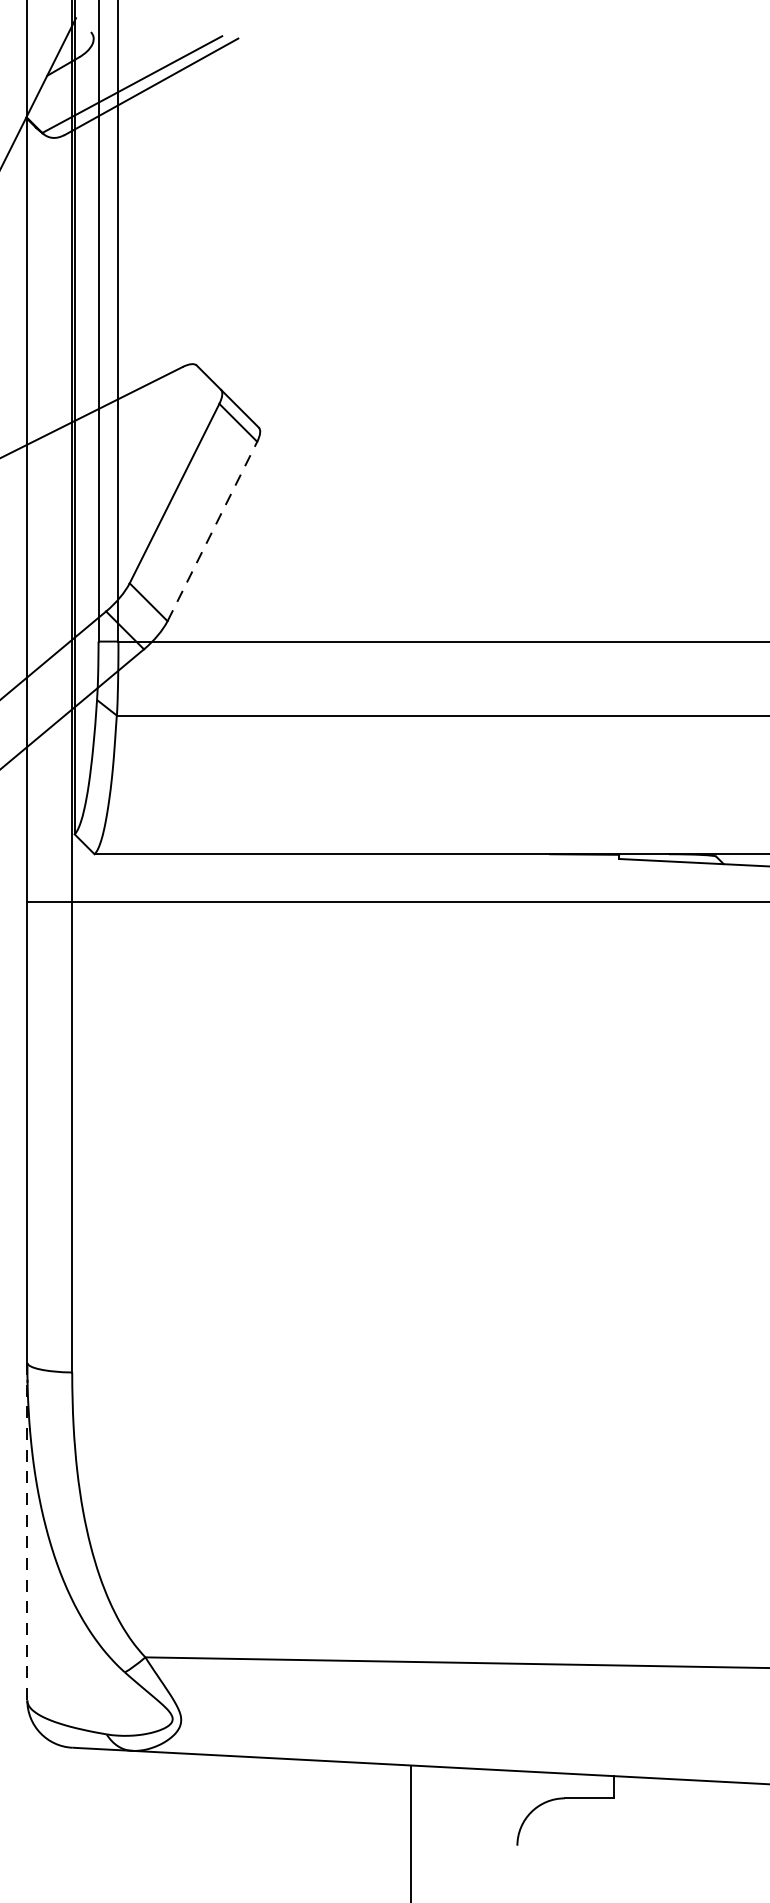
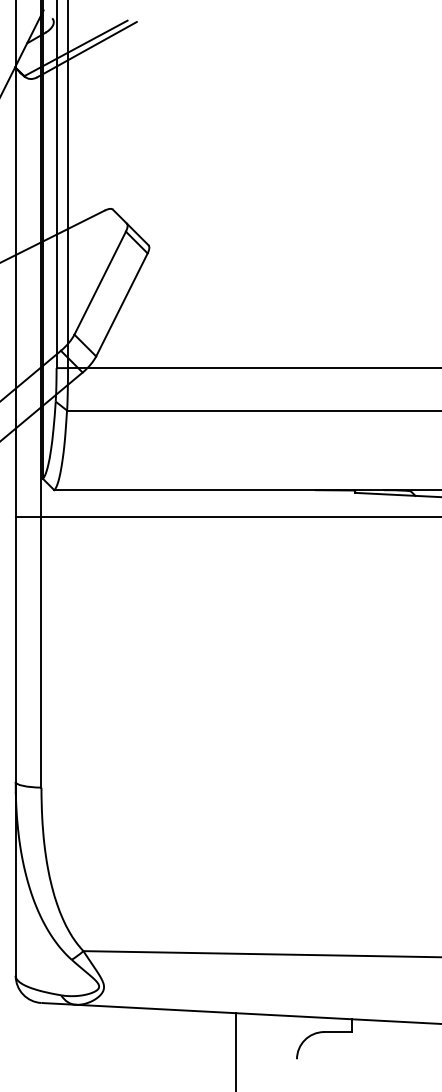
line: (211, 530) -> (121, 304), dashed -> solid
line: (26, 1530) -> (15, 878), dashed -> solid

